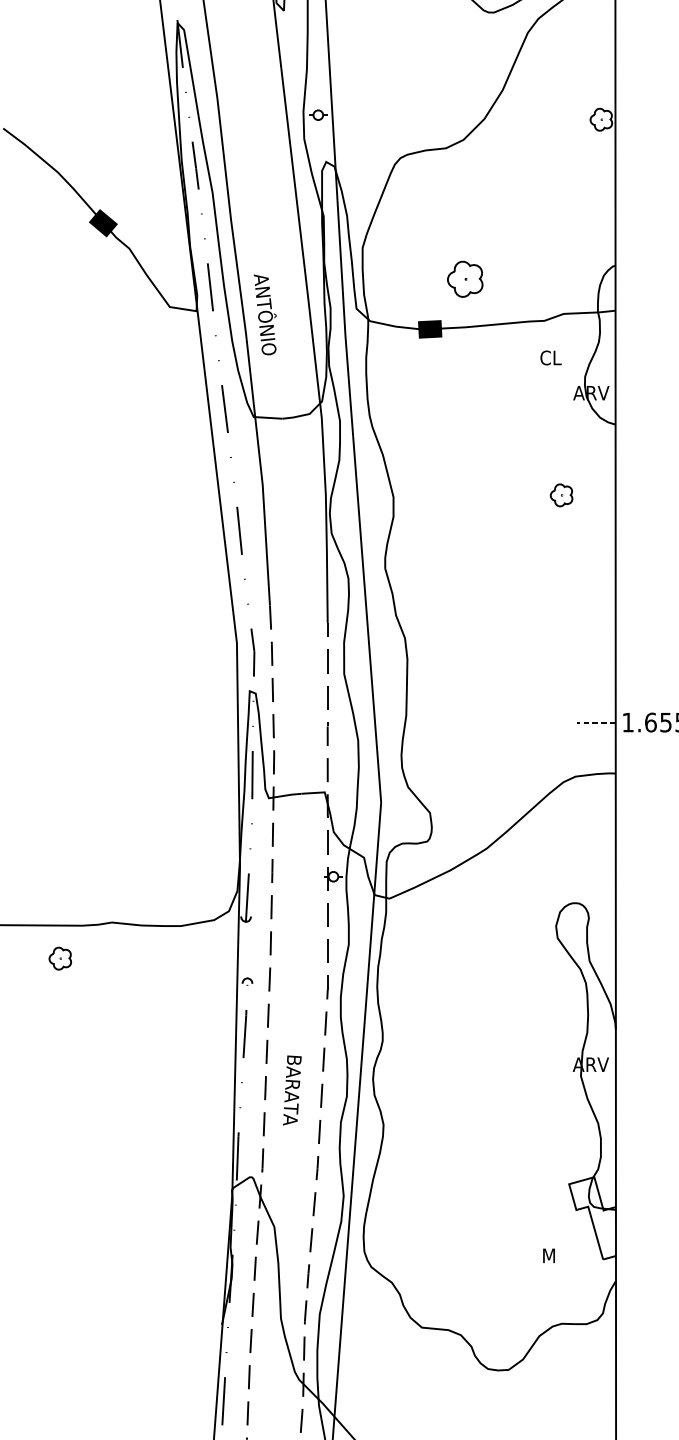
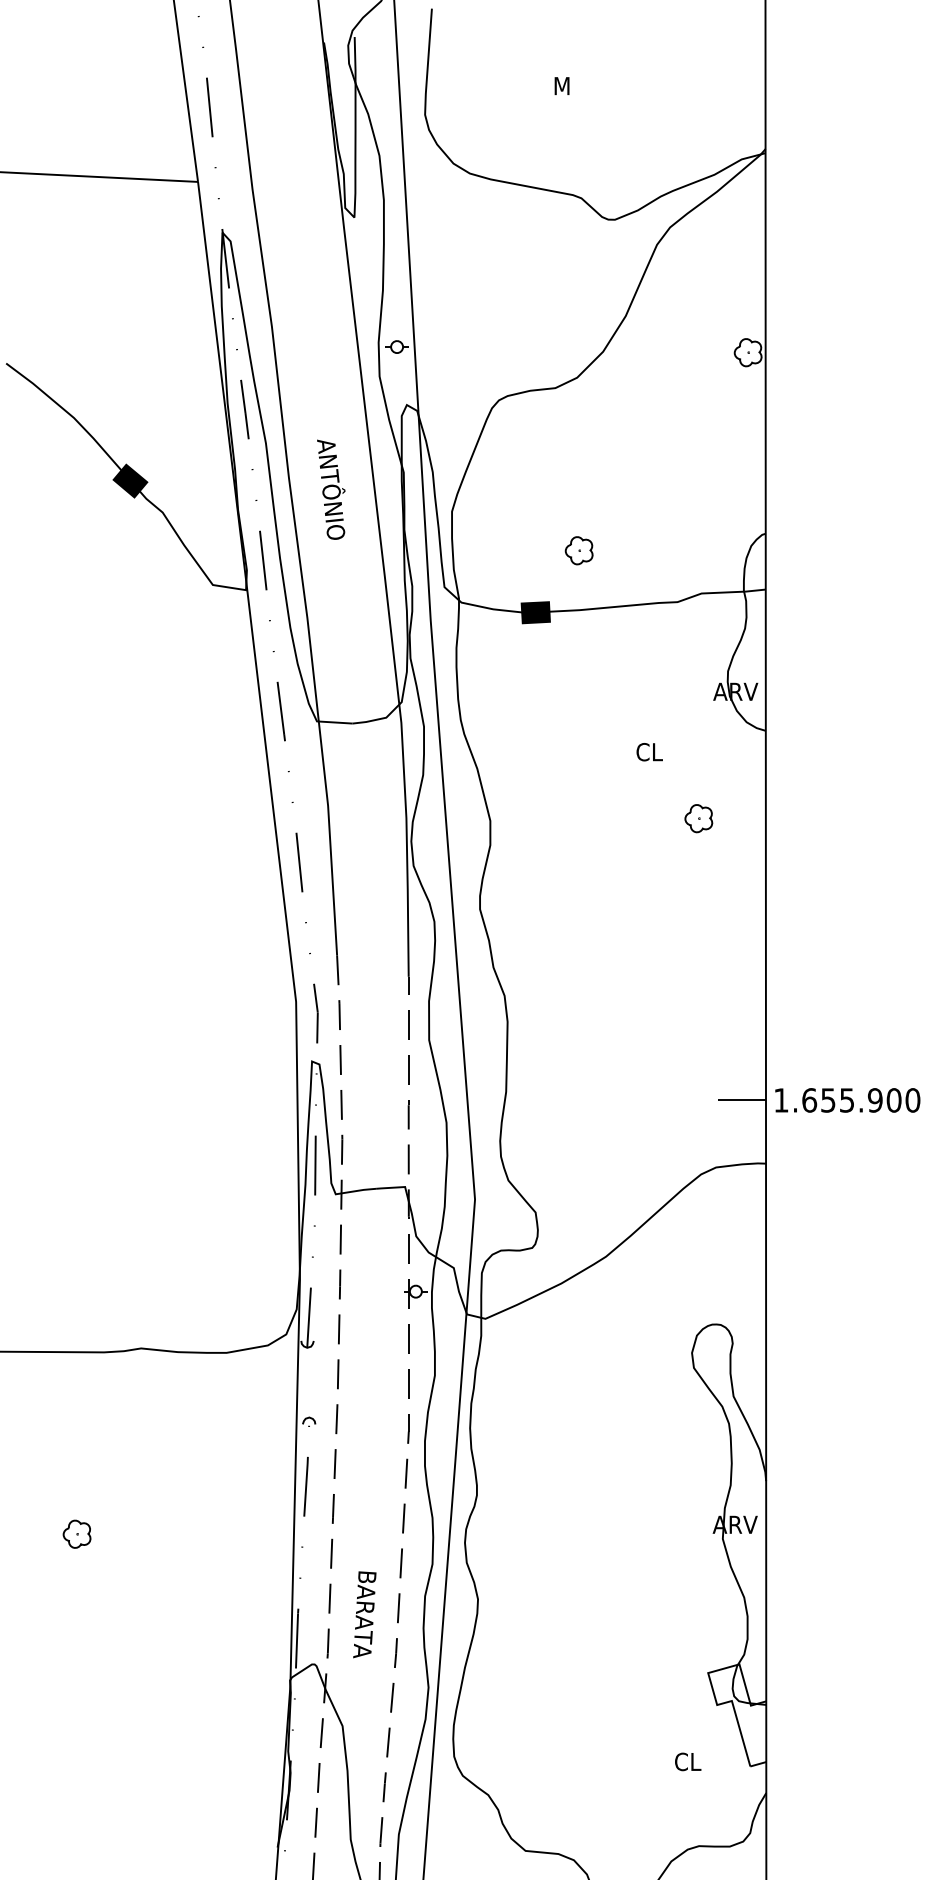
part: (464, 279) -> (578, 550), size x0.62
text: (265, 314) -> (331, 489), moved
text: (550, 358) -> (649, 752), moved
line: (596, 722) -> (742, 1100), dashed -> solid
part: (59, 958) -> (76, 1533), moved
text: (292, 1090) -> (364, 1614), moved
text: (553, 1255) -> (688, 1761), M -> CL

